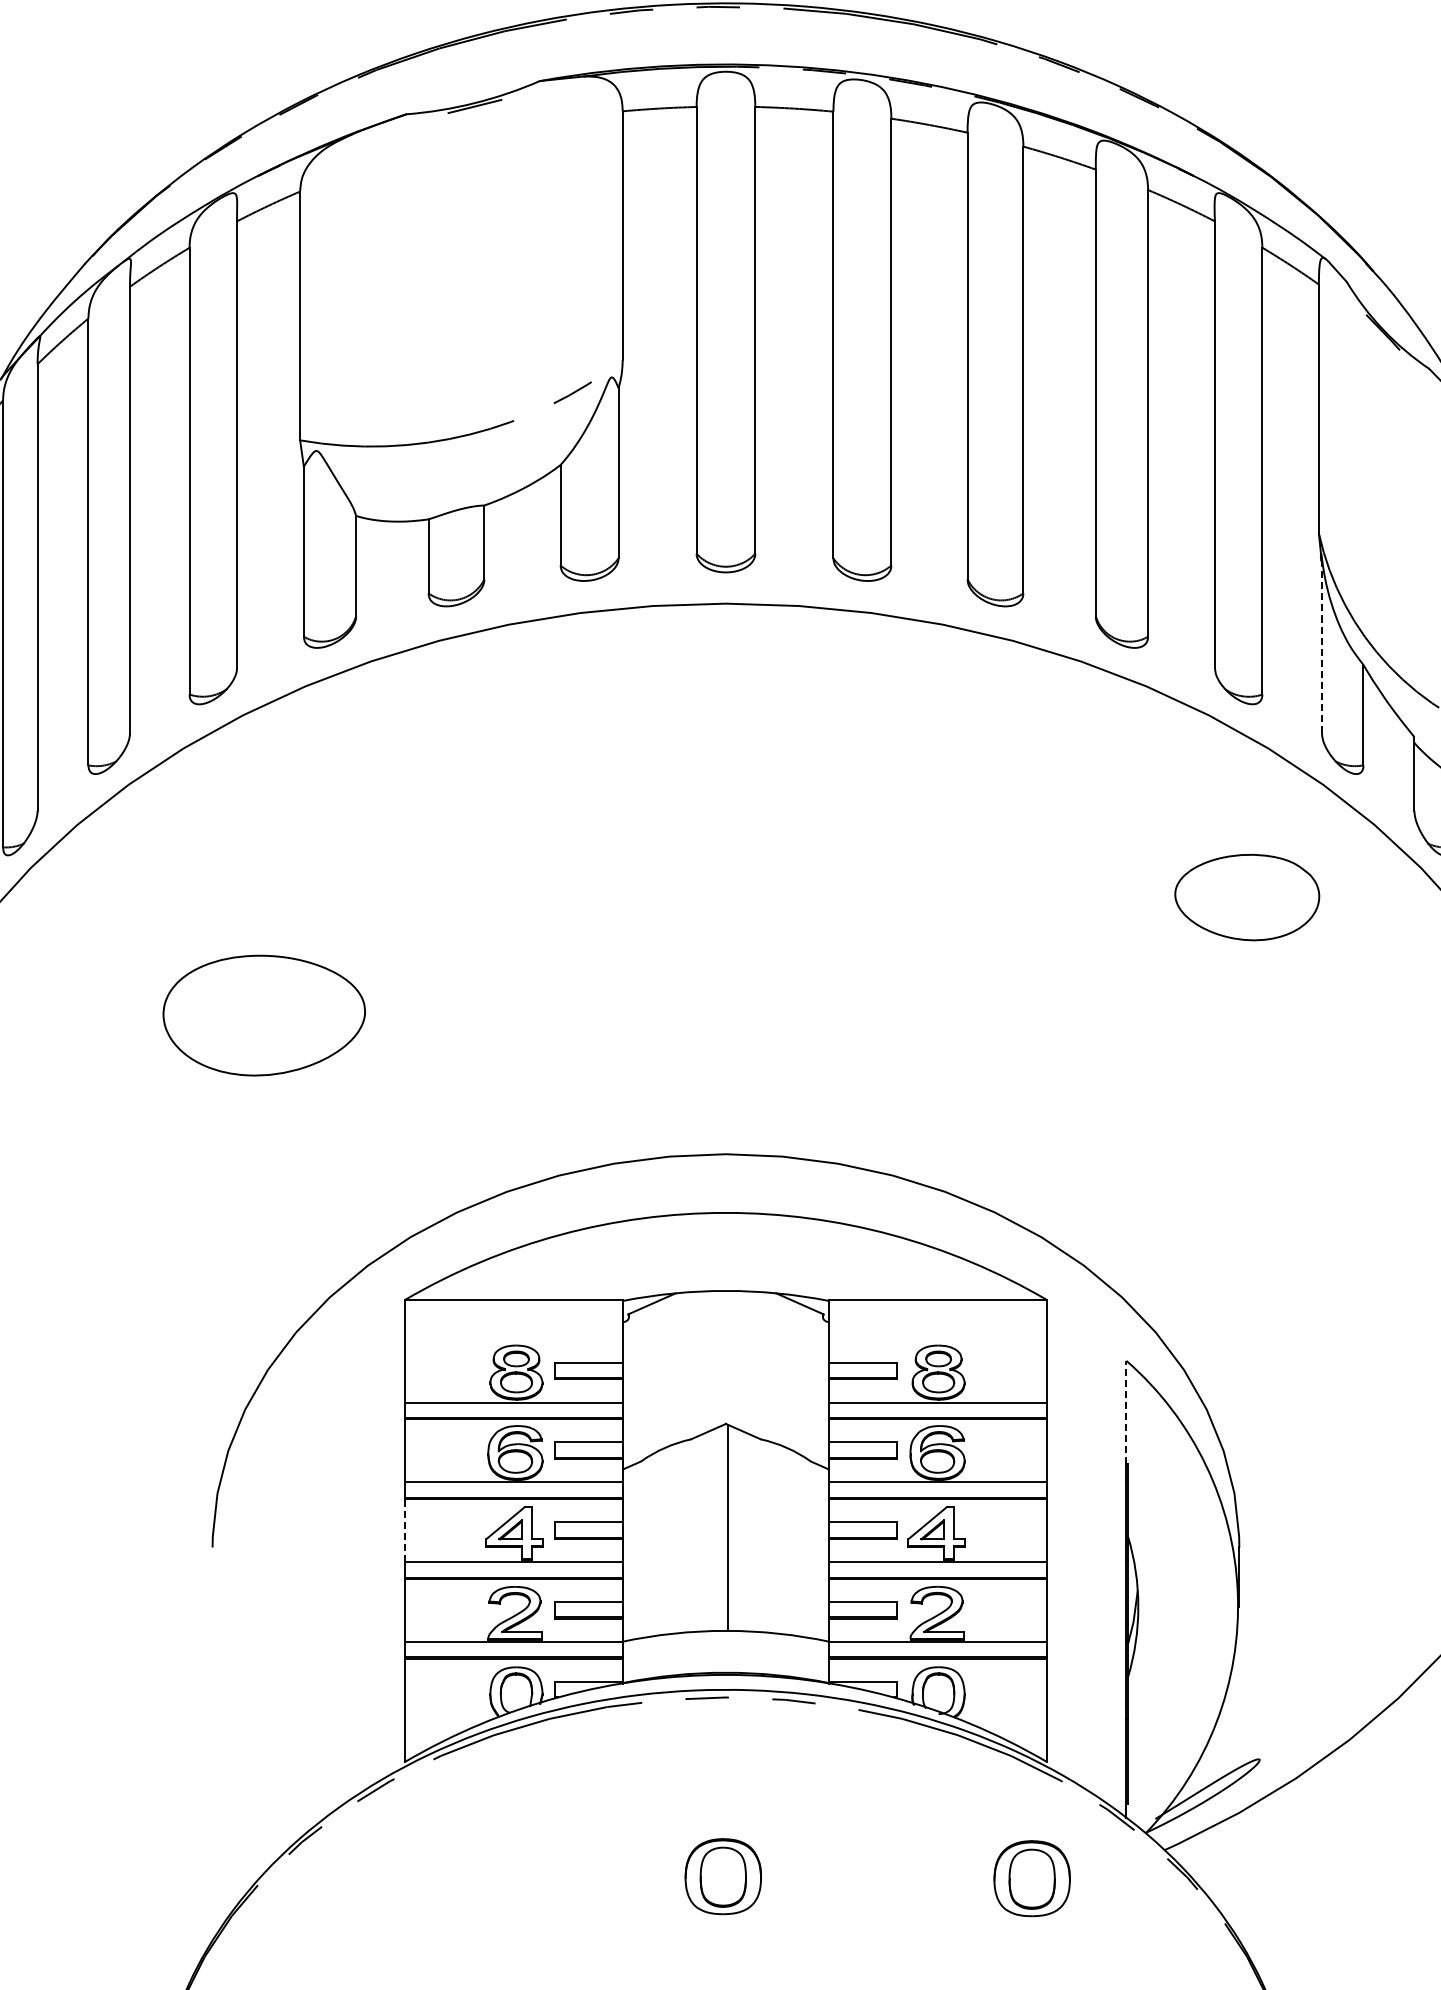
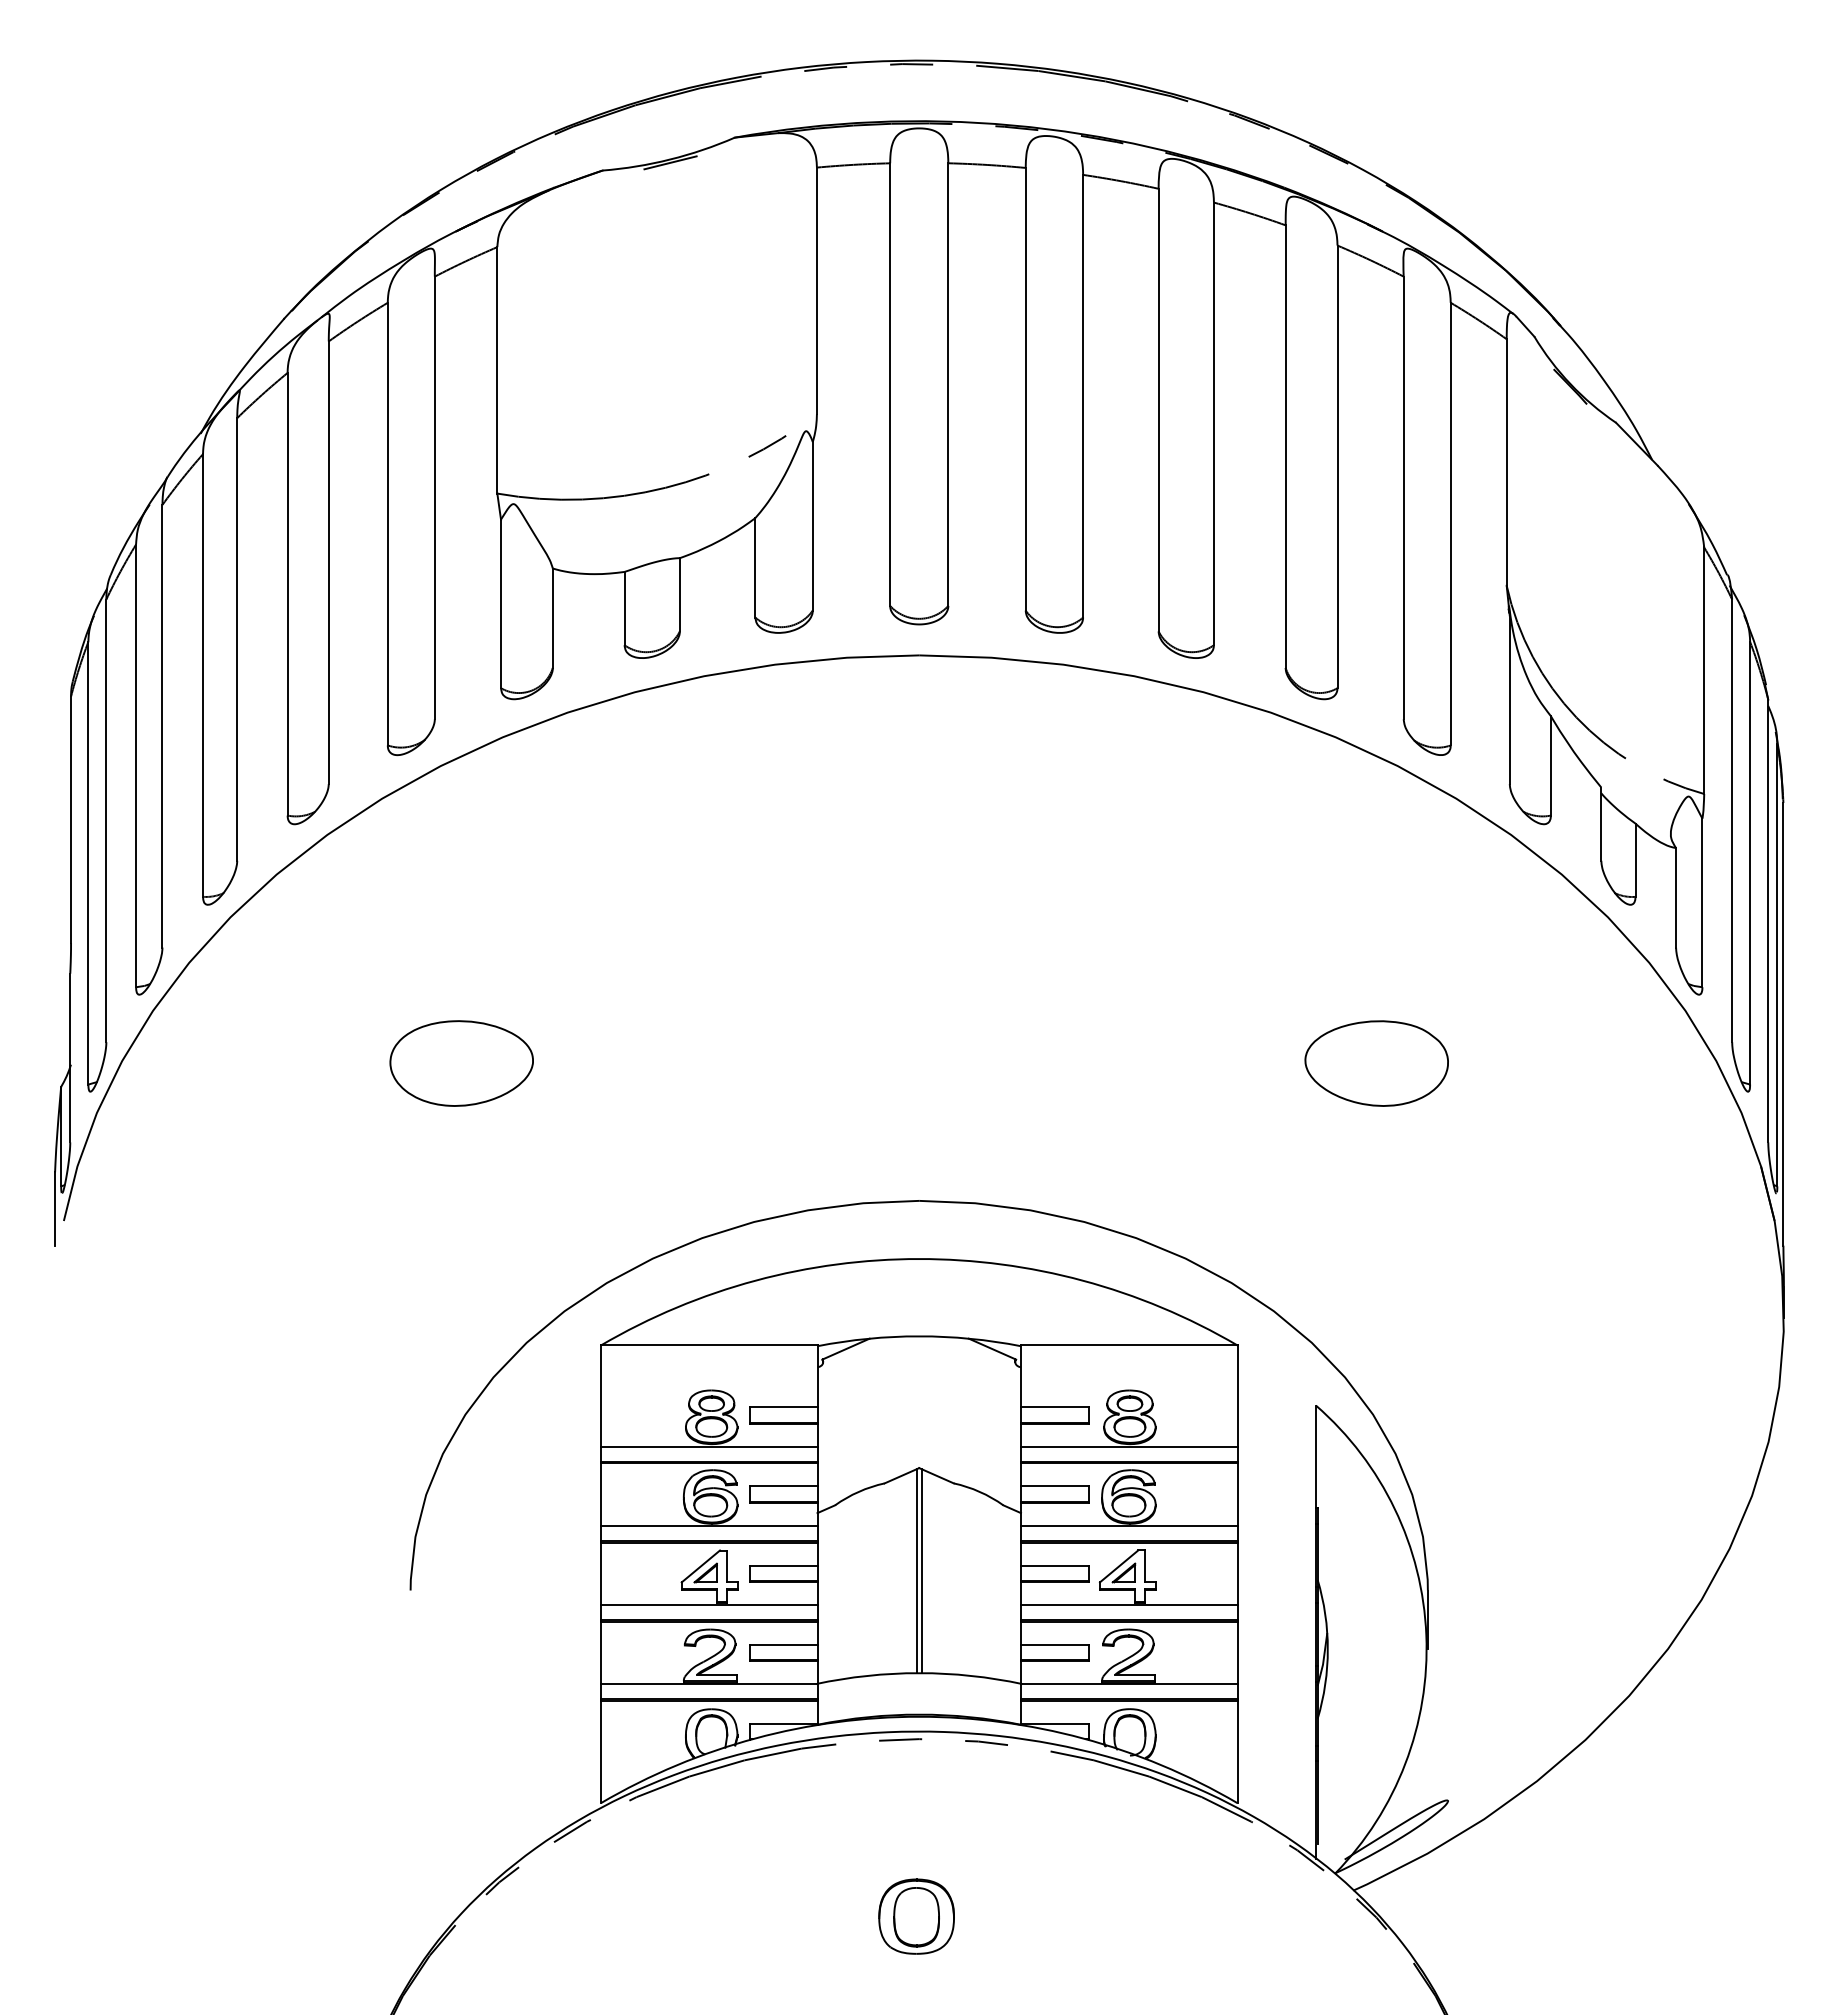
line: (1321, 648) -> (1509, 699), dashed -> solid
part: (1247, 897) -> (1376, 1063), moved
part: (263, 1015) -> (461, 1063), size x0.71
line: (1125, 1412) -> (1315, 1456), dashed -> solid
line: (723, 1528) -> (916, 1571), added
line: (404, 1530) -> (600, 1573), dashed -> solid
part: (1032, 1878) -> (1222, 1918), removed

